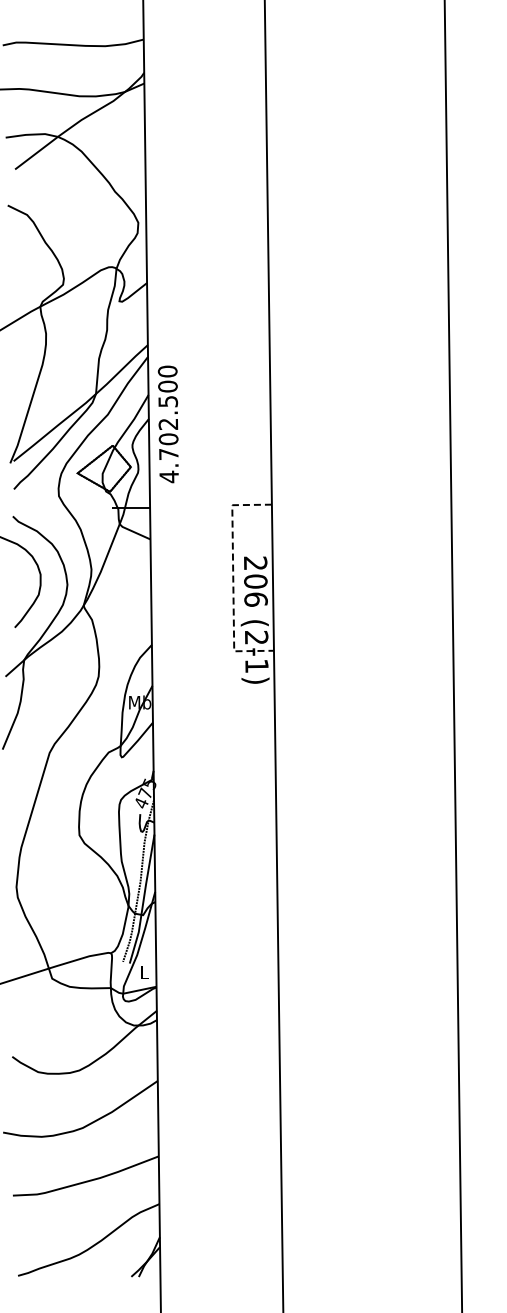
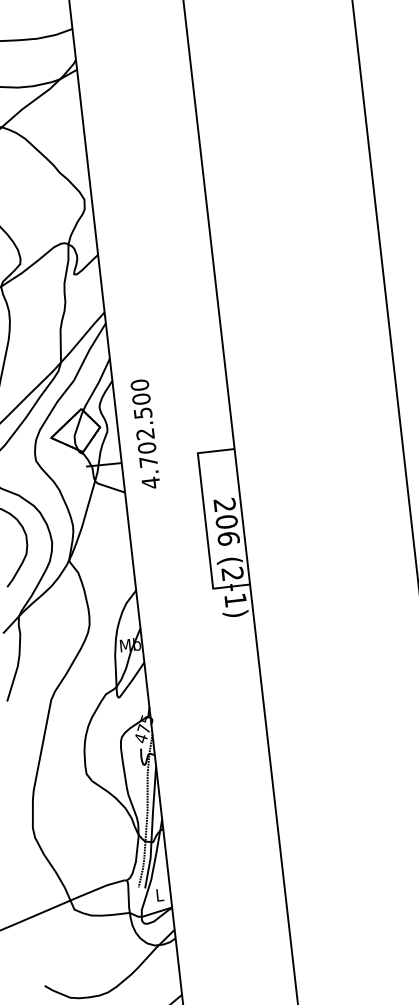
text: (167, 424) -> (144, 434), moved
line: (233, 578) -> (205, 521), dashed -> solid

